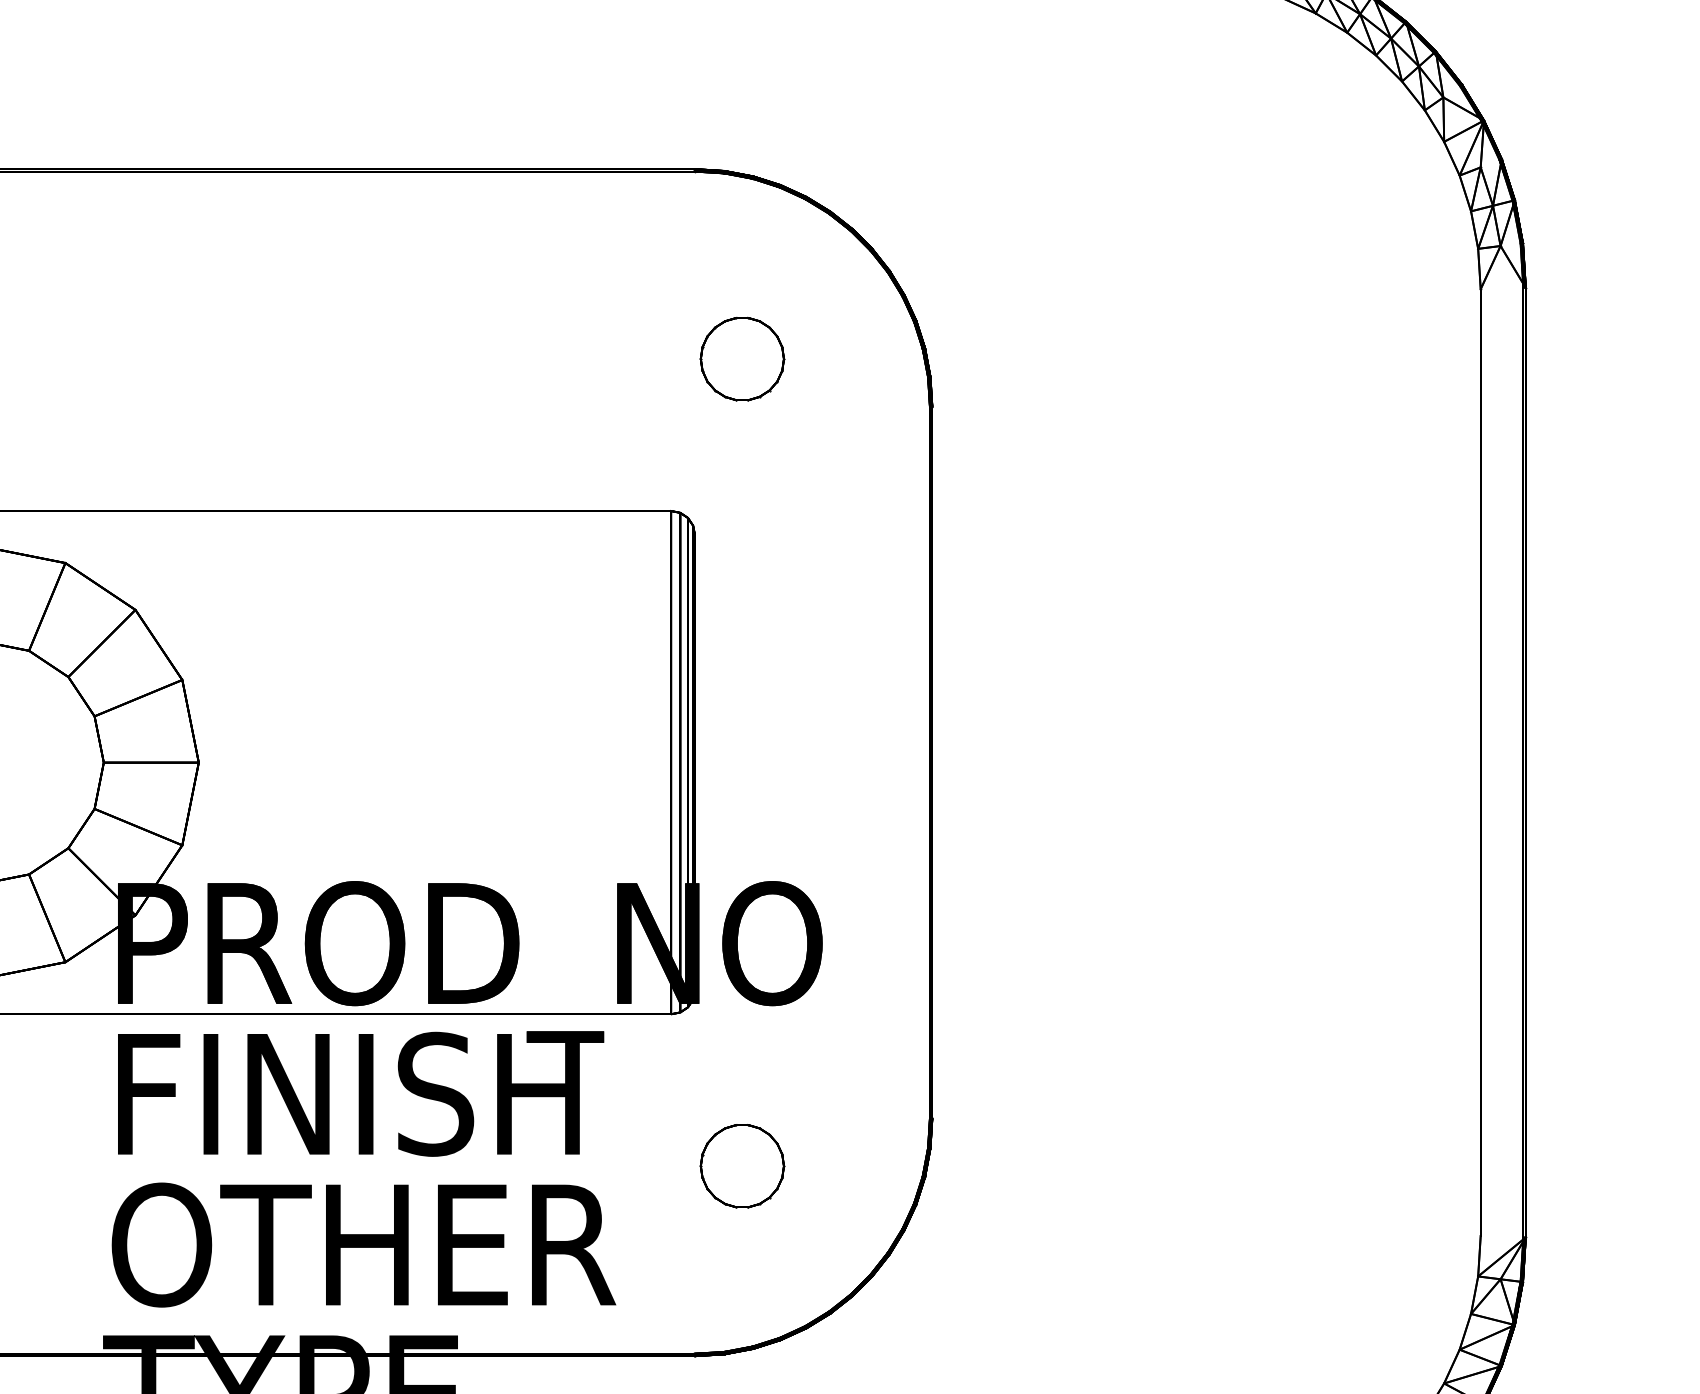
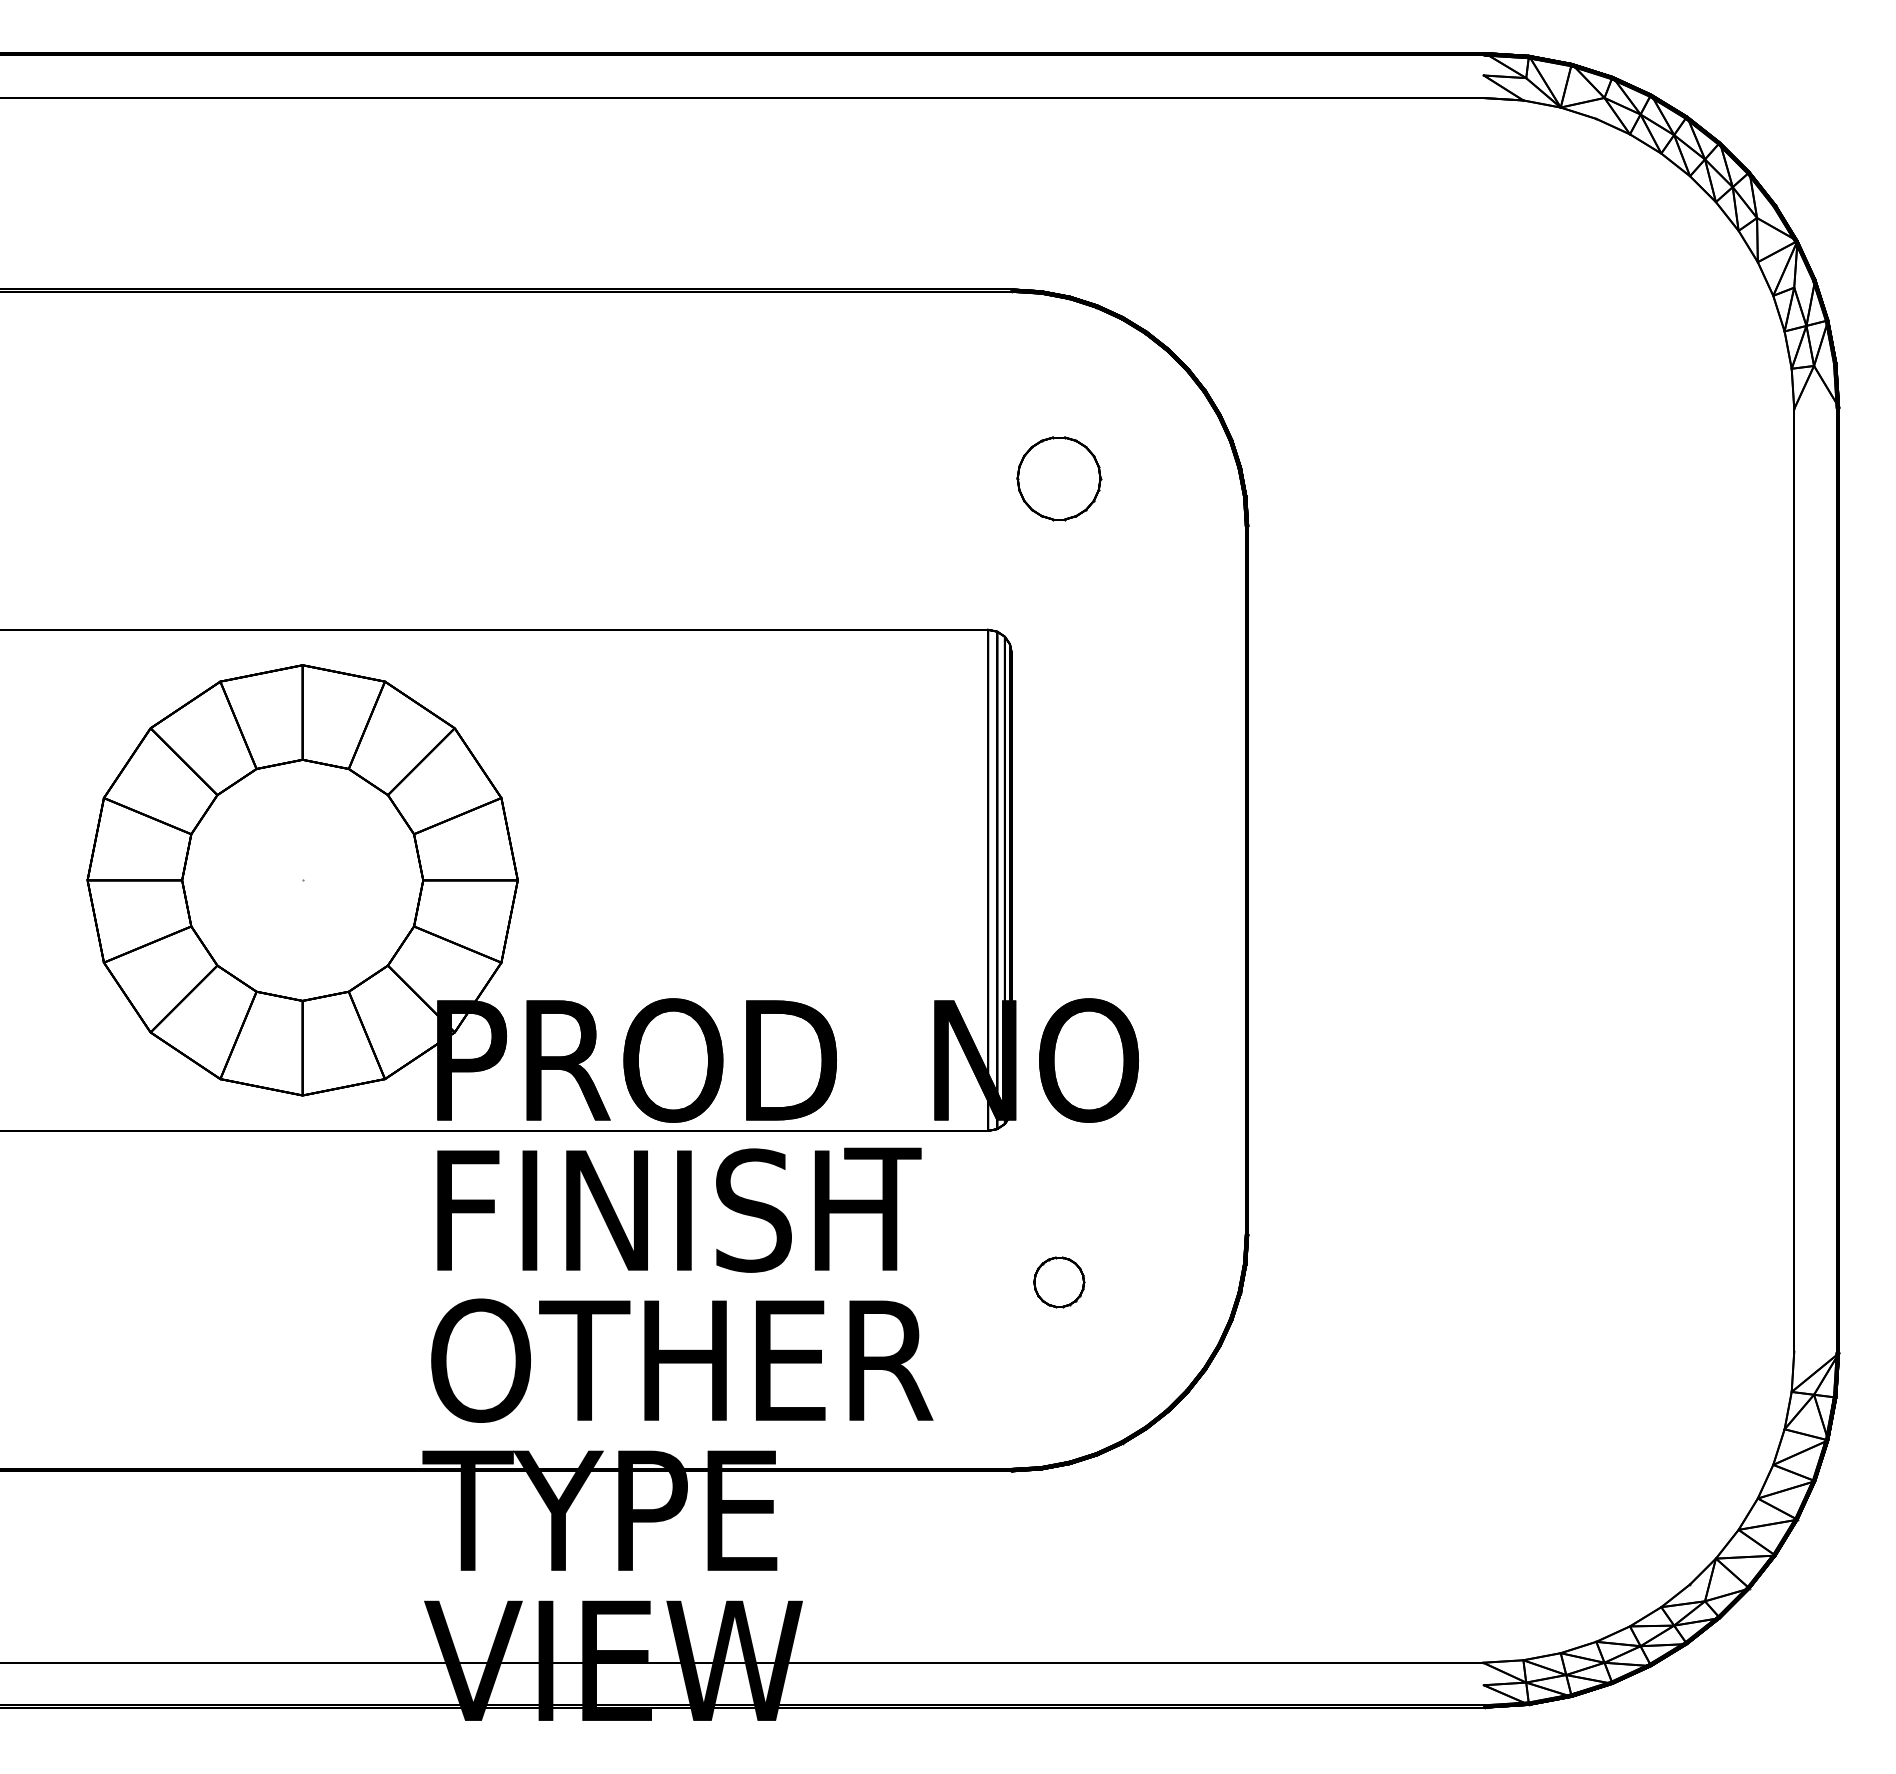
part: (742, 1166) -> (1059, 1282), size x0.6

